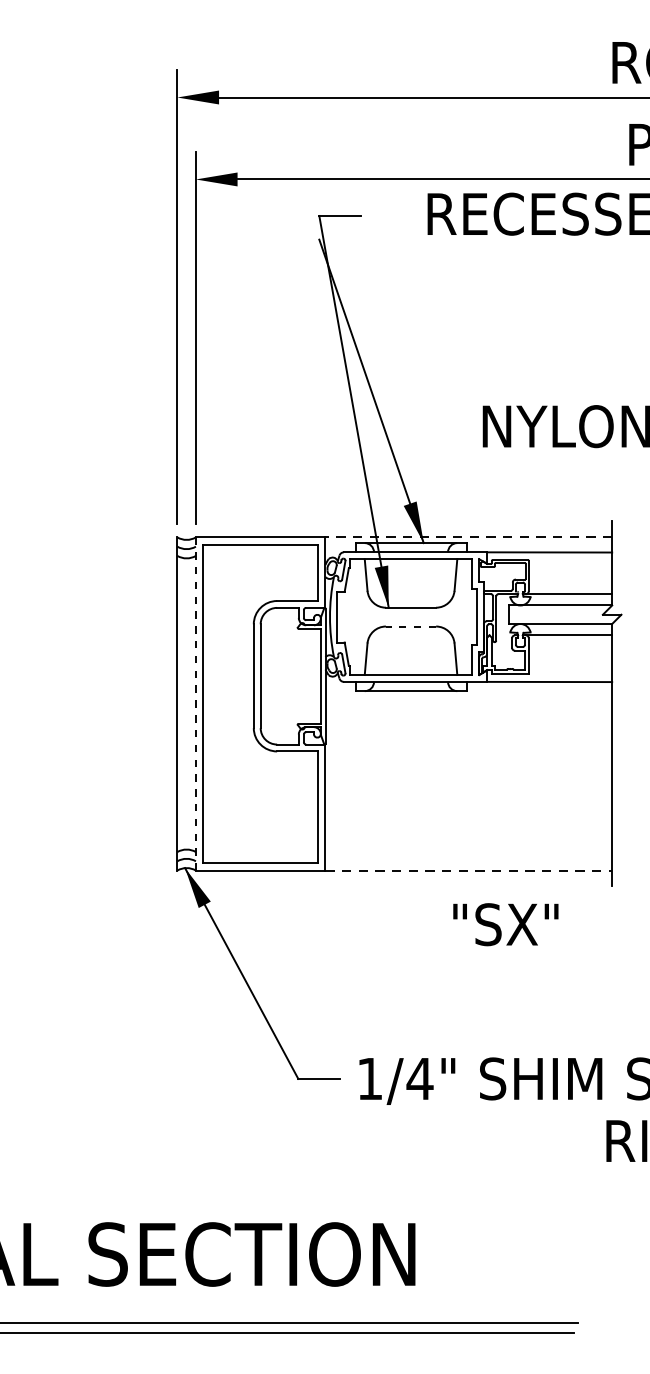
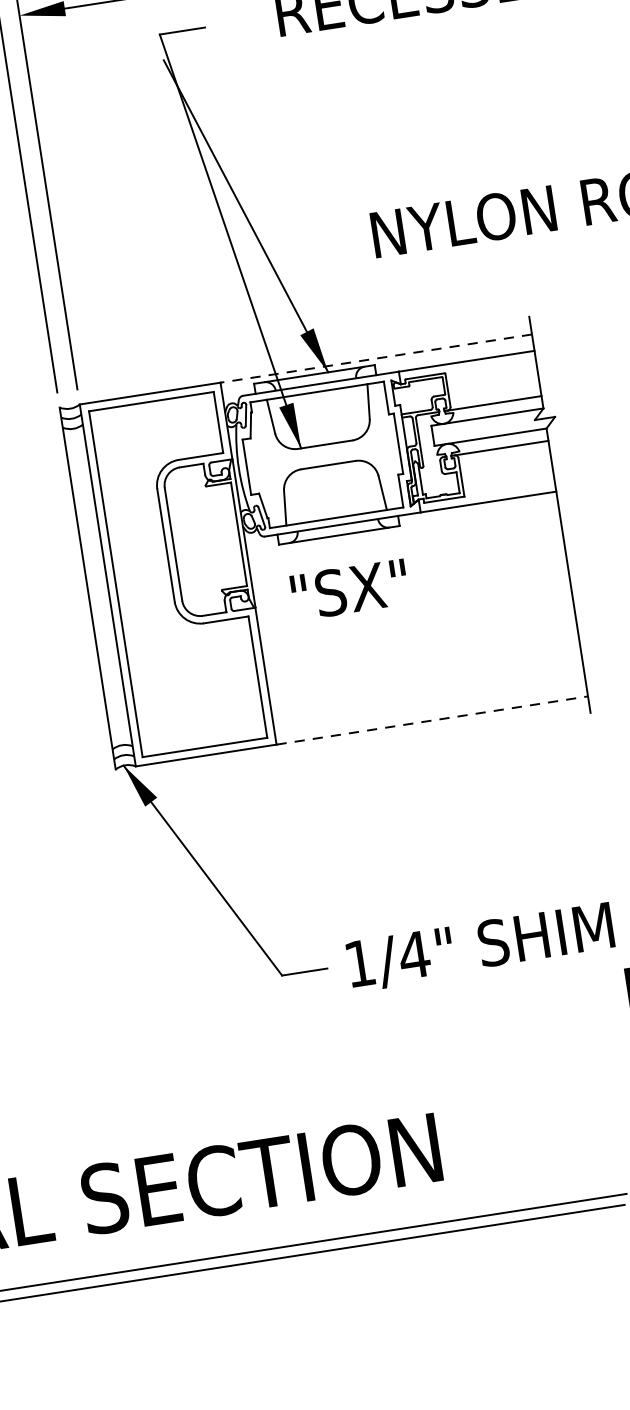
line: (410, 626) -> (327, 465), dashed -> solid
line: (195, 703) -> (107, 584), dashed -> solid
text: (505, 924) -> (349, 589), moved

